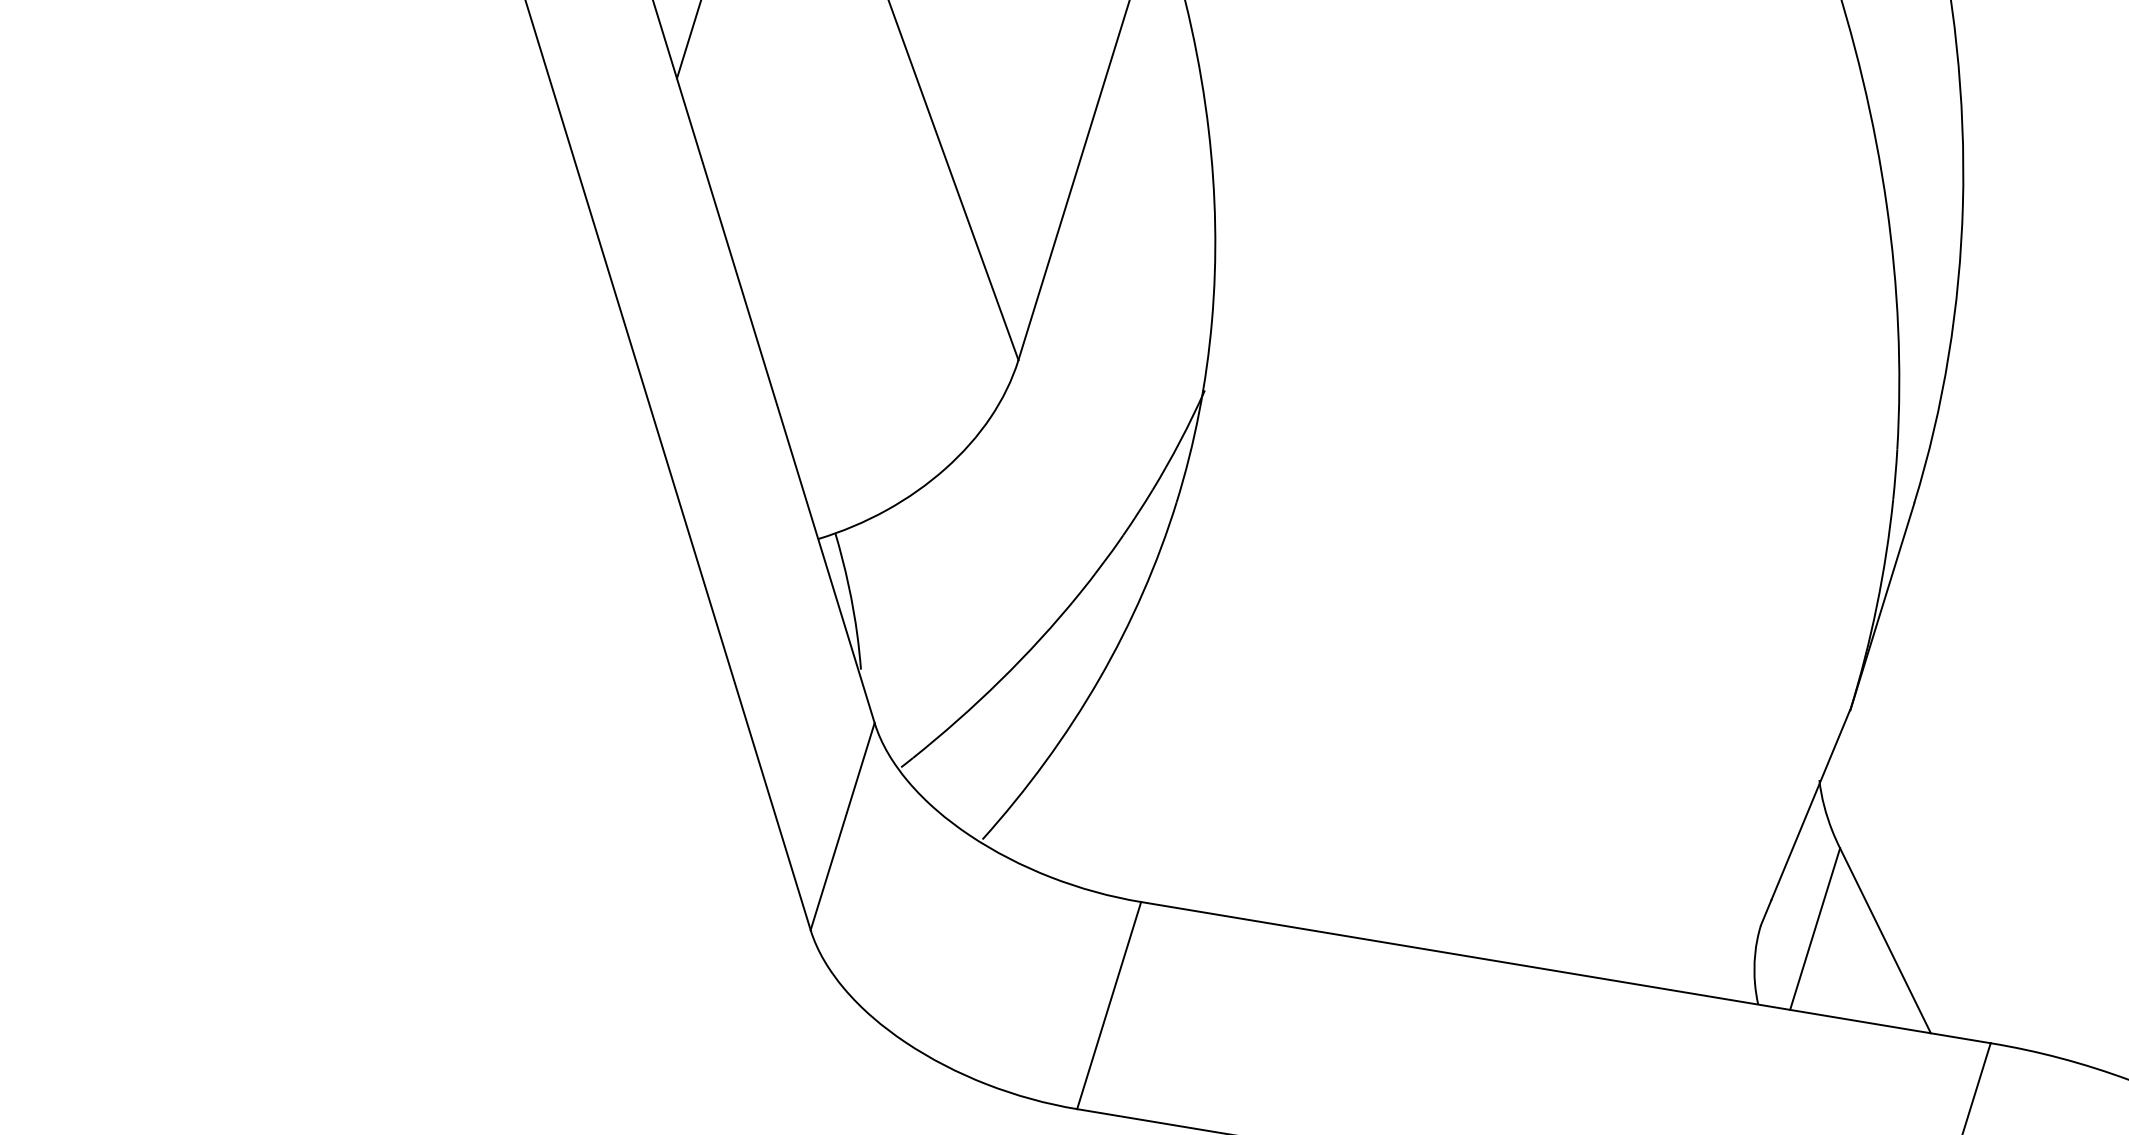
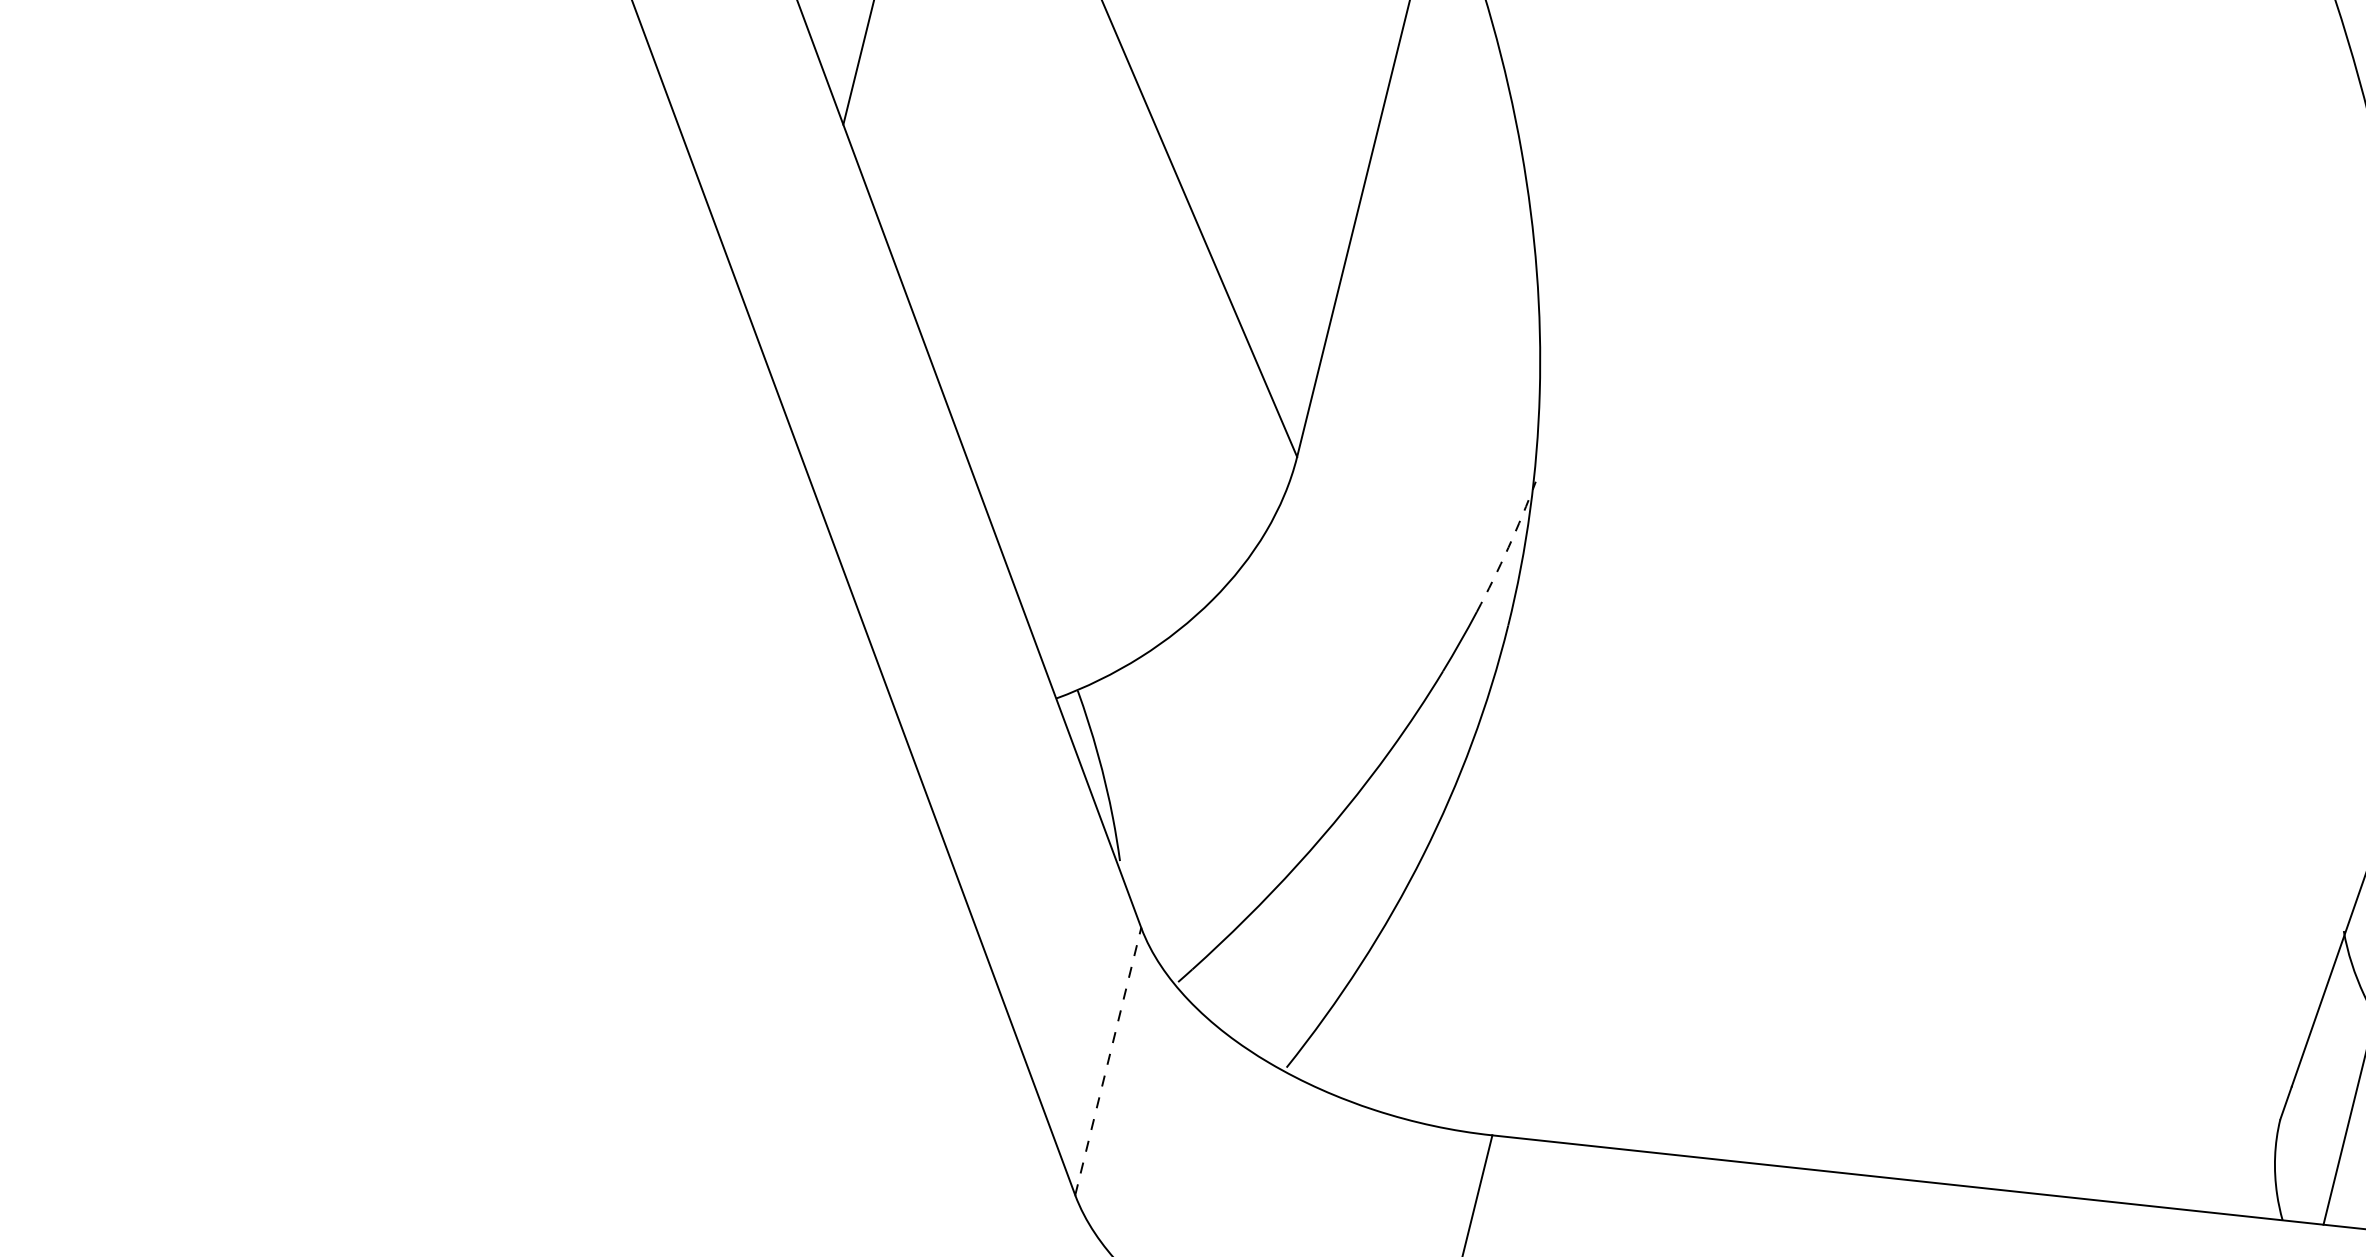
arc: (1180, 441) -> (1508, 548), solid -> dashed
line: (842, 826) -> (1108, 1061), solid -> dashed

